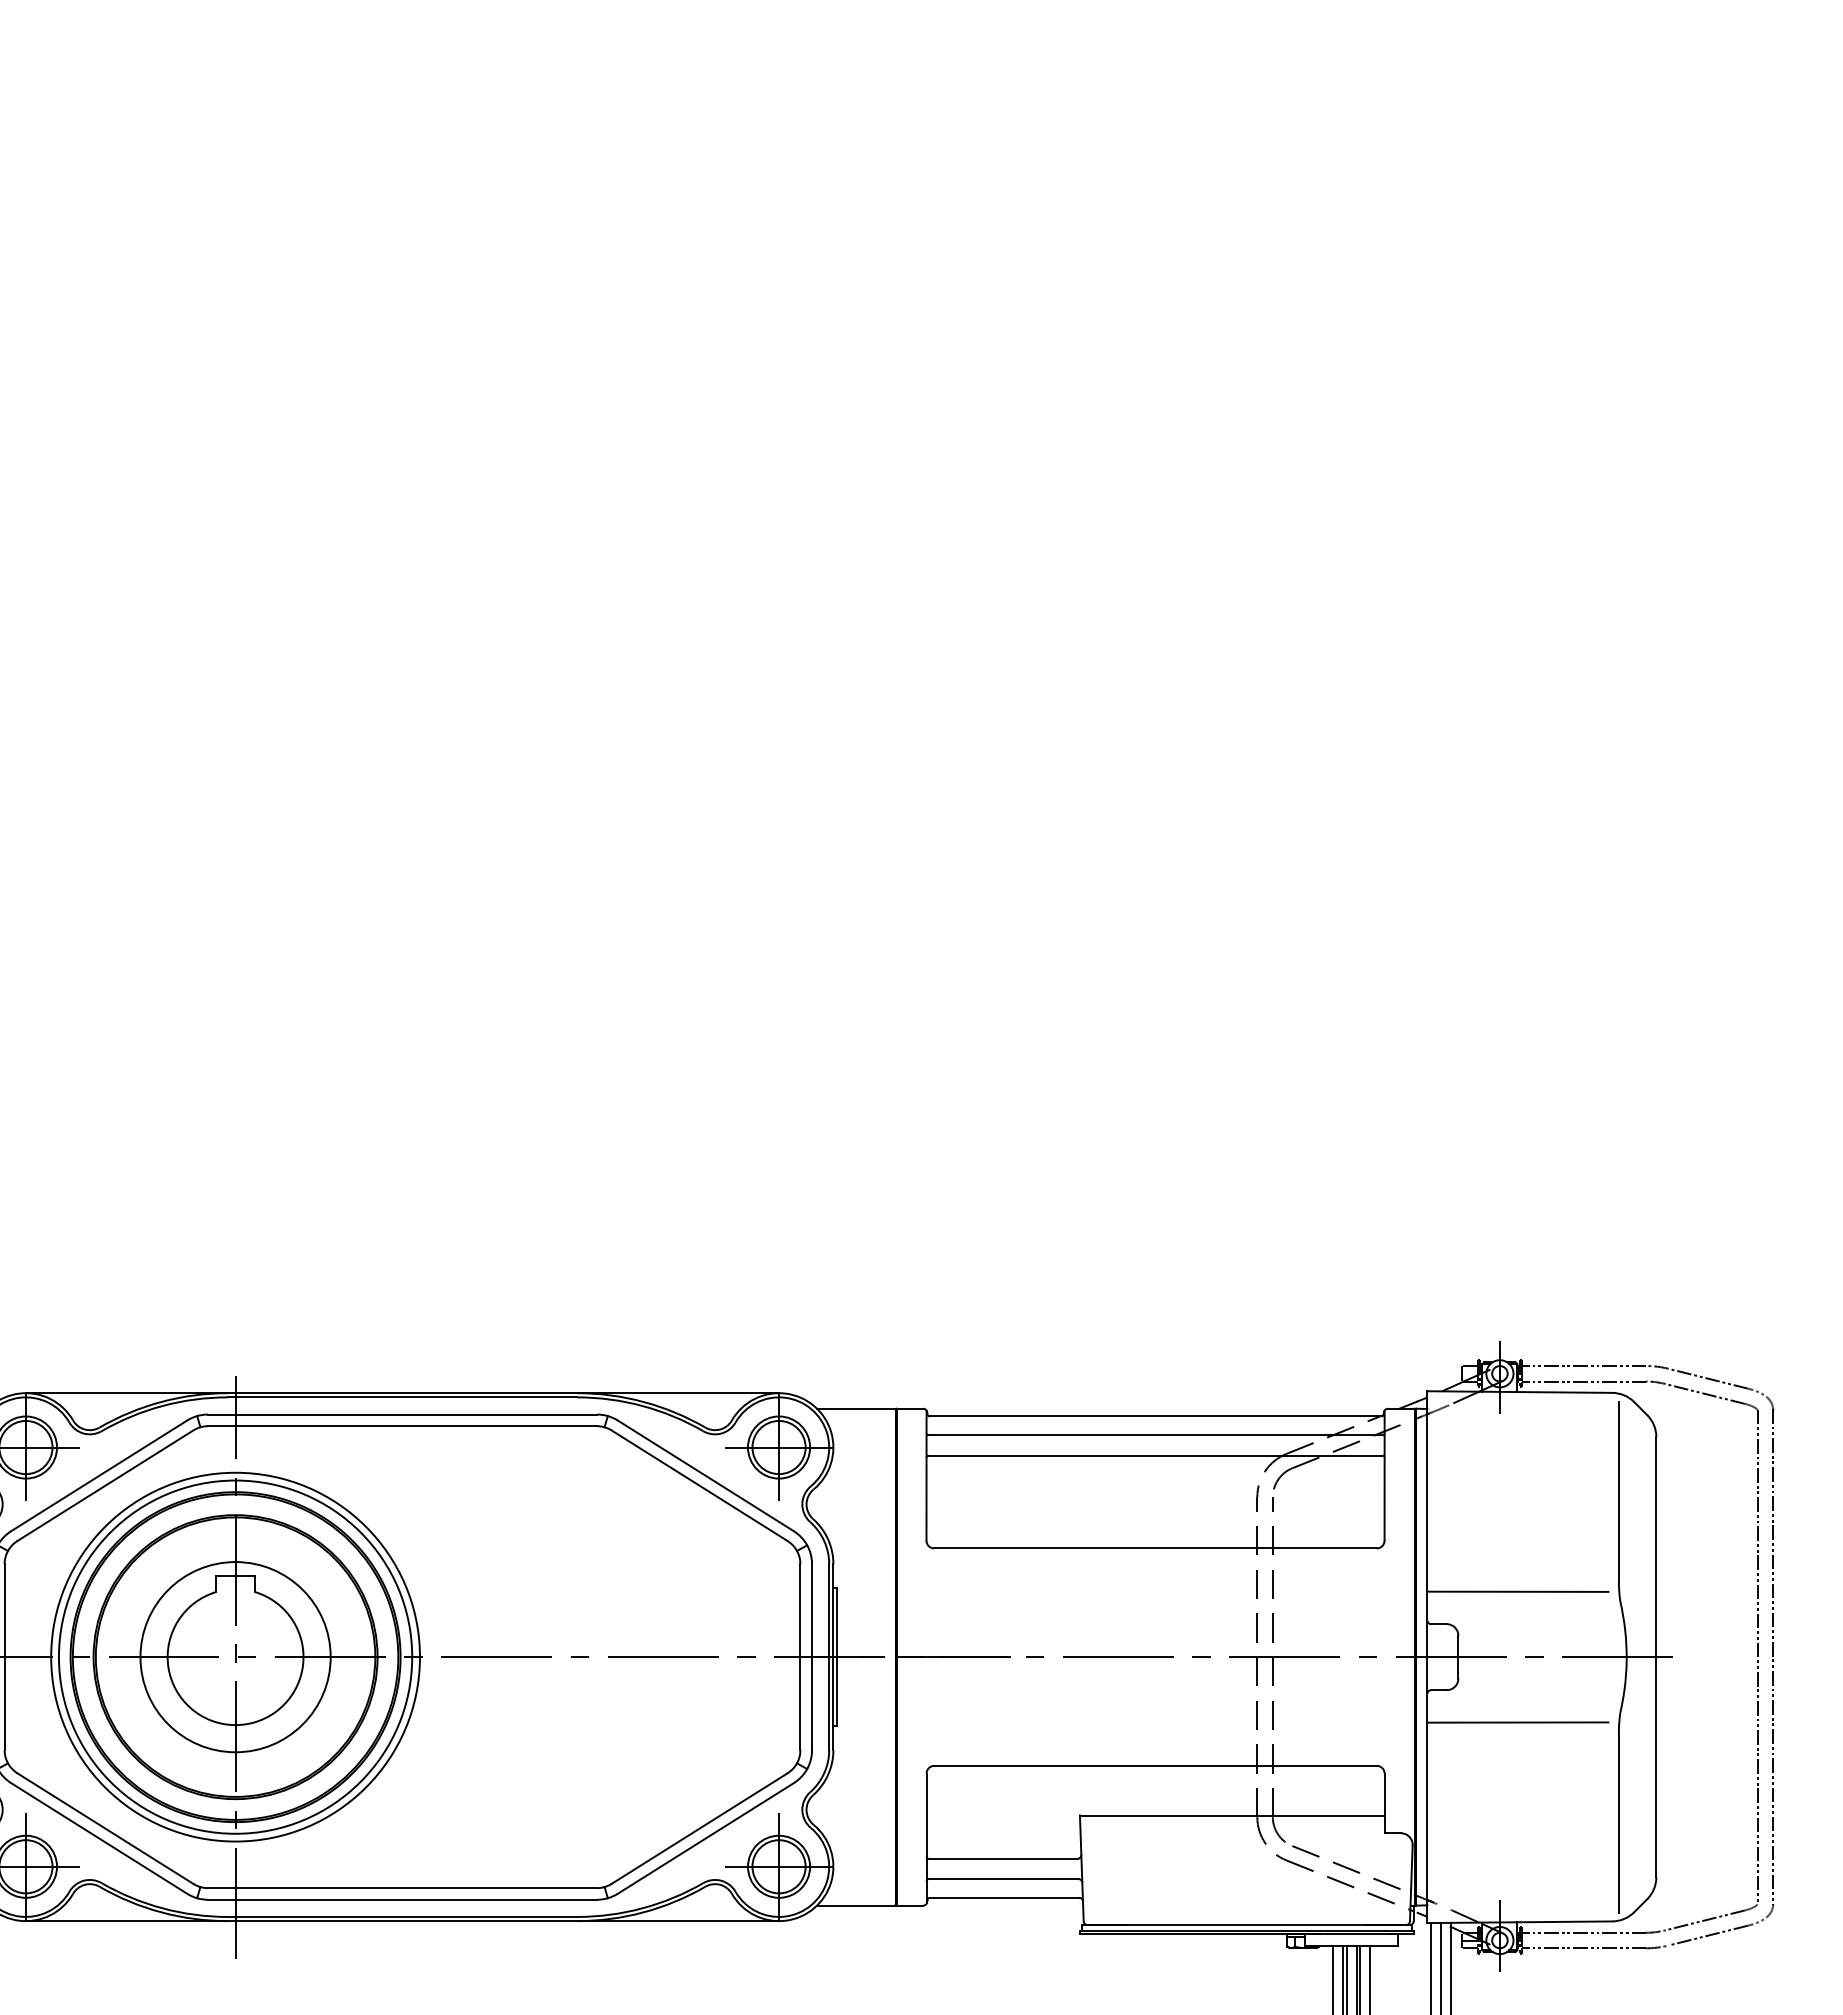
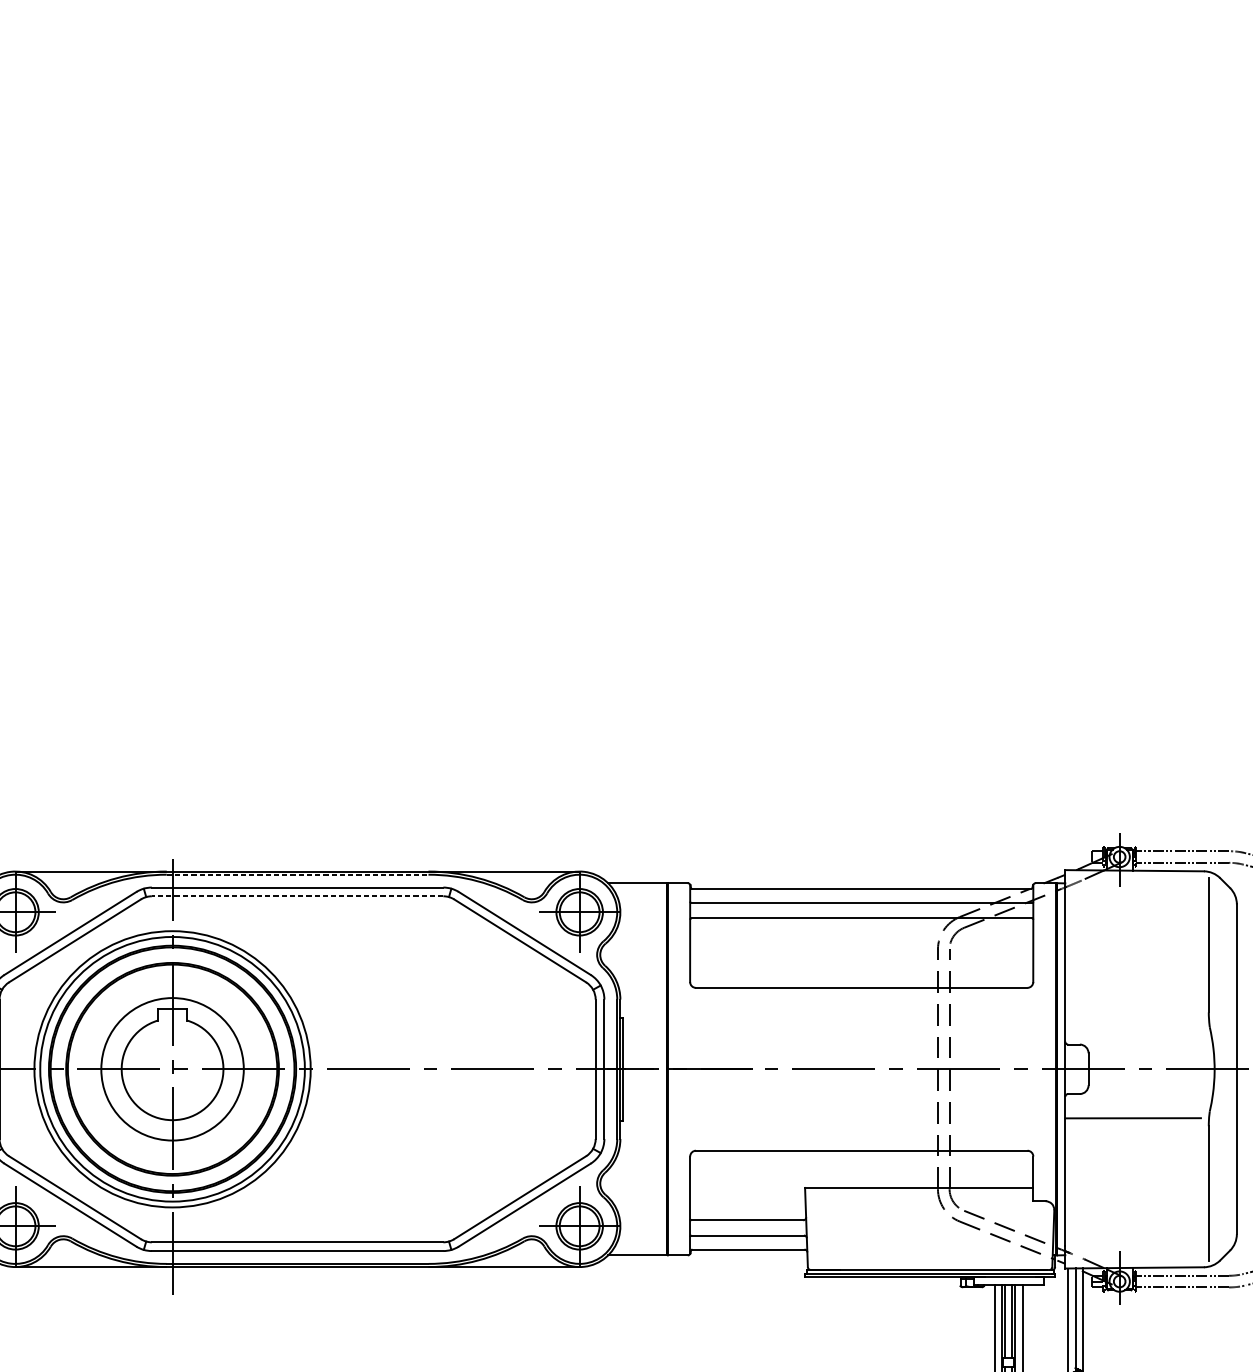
line: (402, 1397) -> (297, 874), solid -> dashed
line: (402, 1426) -> (297, 896), solid -> dashed
line: (1517, 1591) -> (1132, 1020), removed

